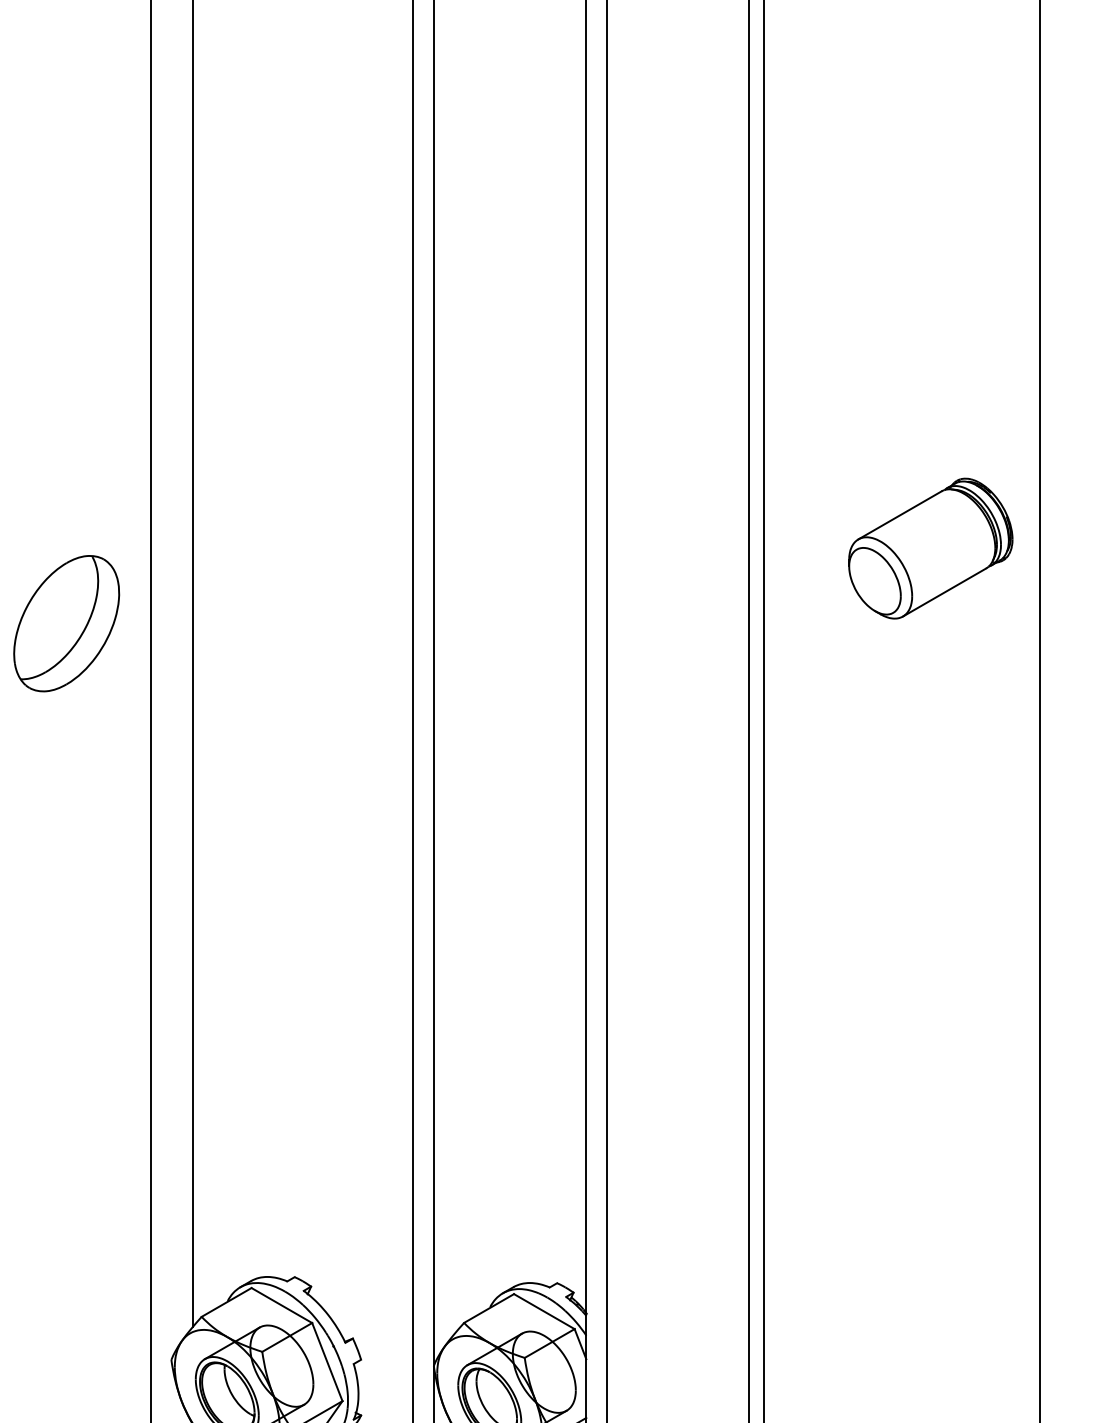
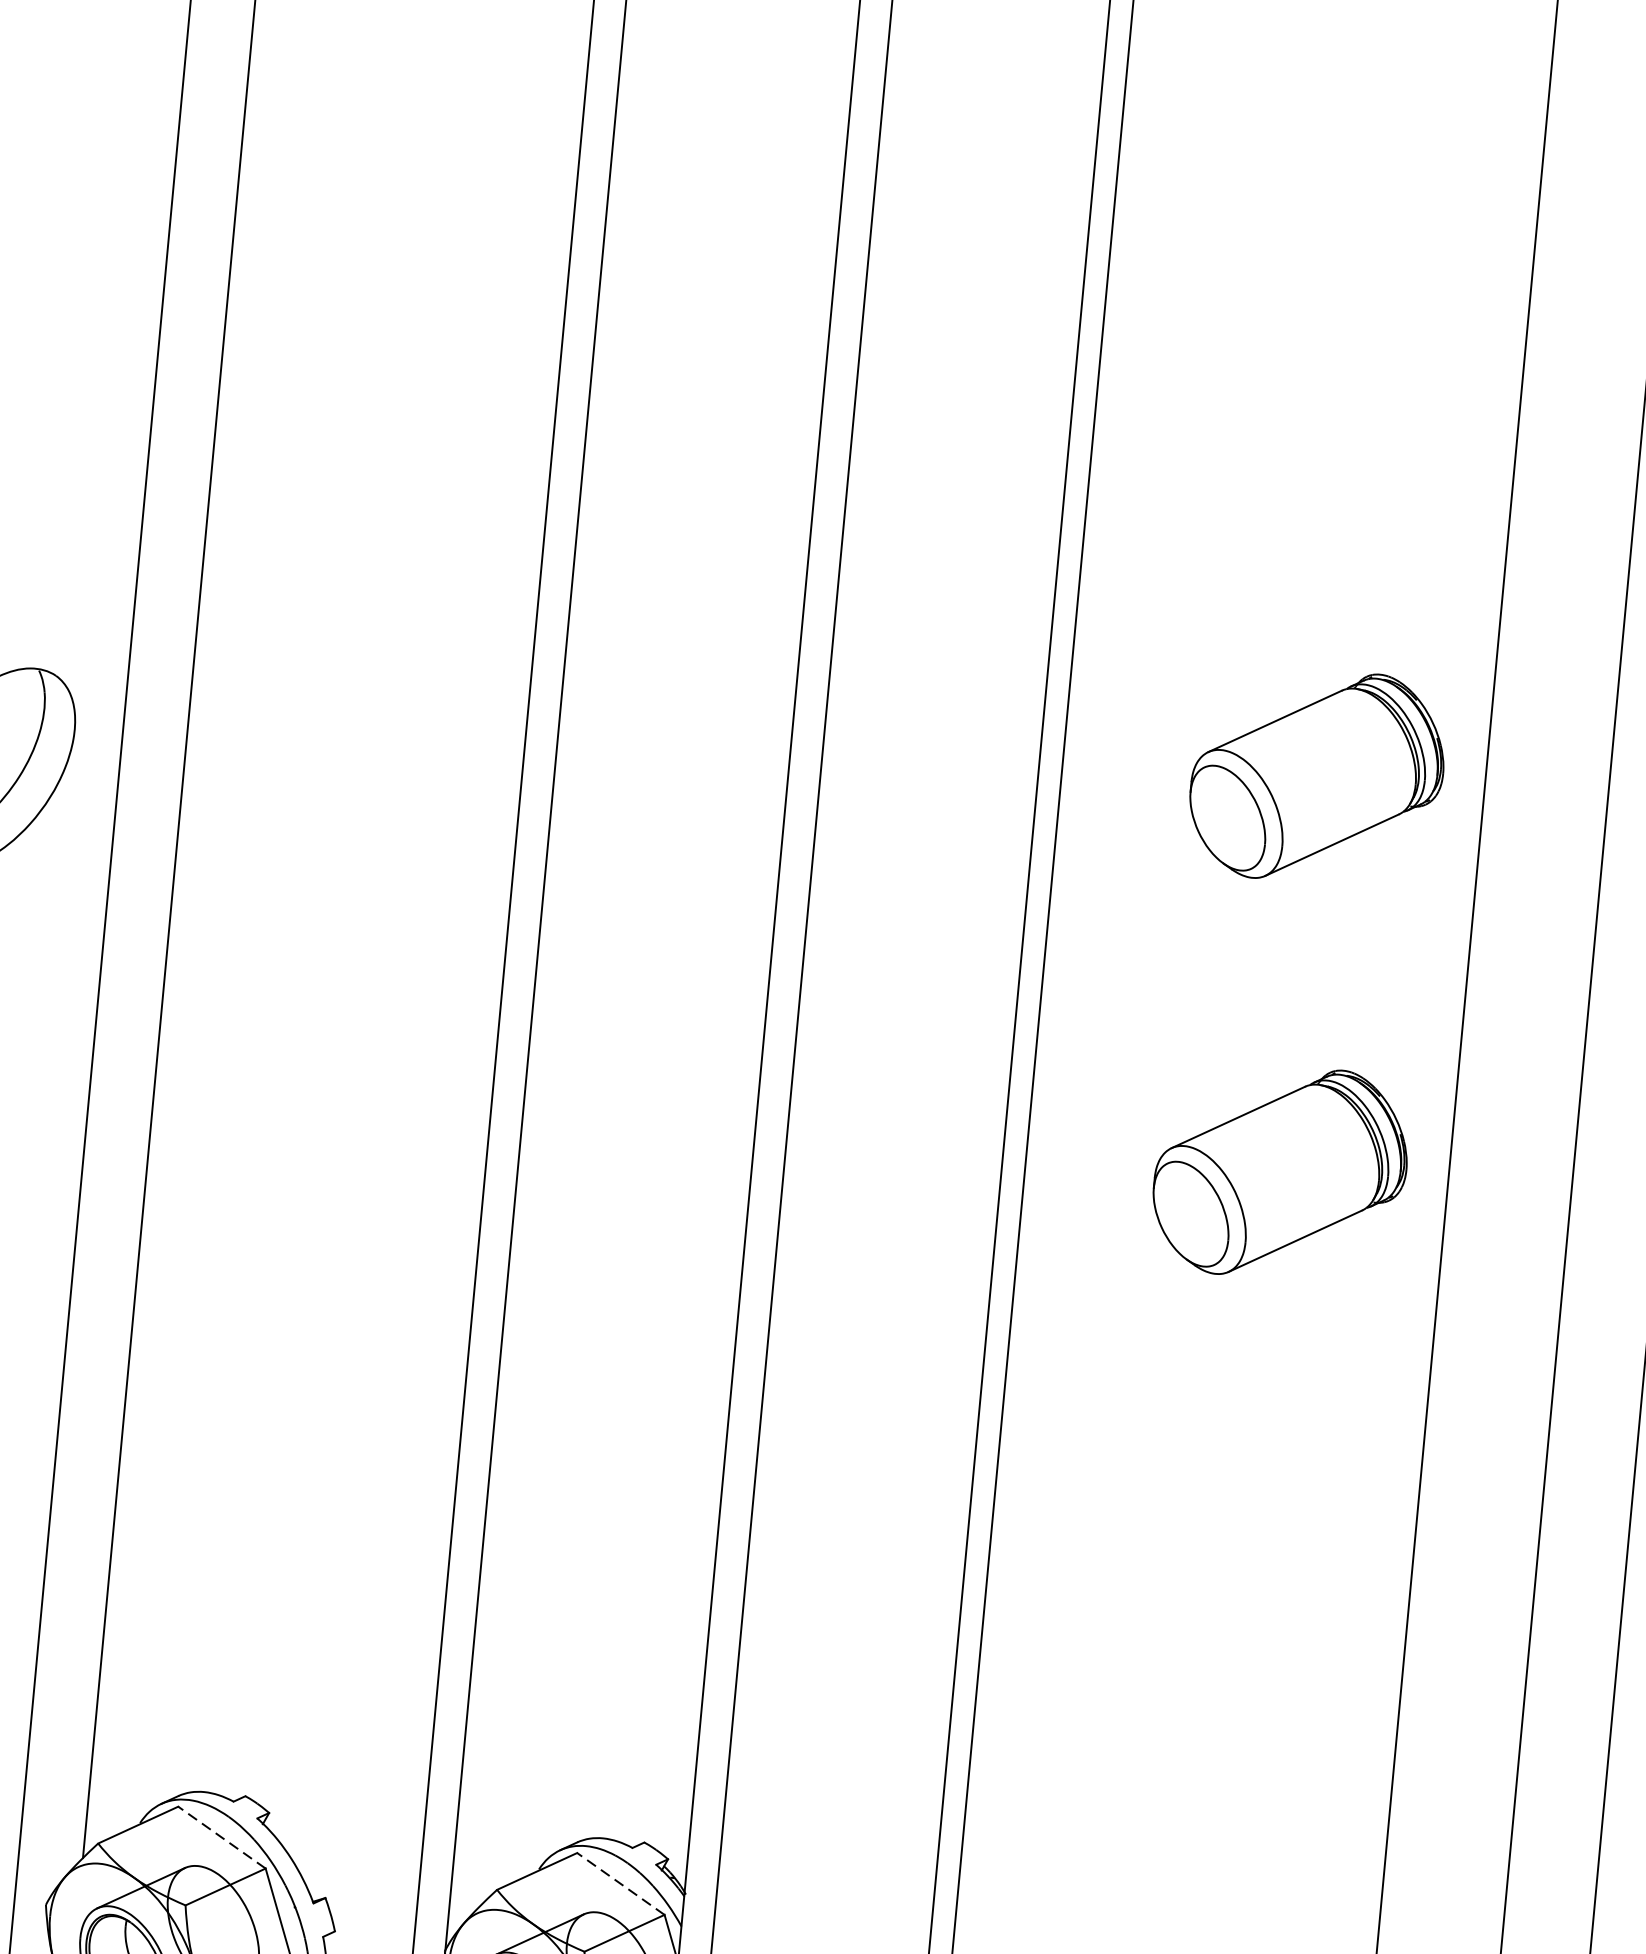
part: (930, 808) -> (1280, 1172), added
line: (281, 1305) -> (221, 1837), solid -> dashed
line: (544, 1311) -> (621, 1883), solid -> dashed

